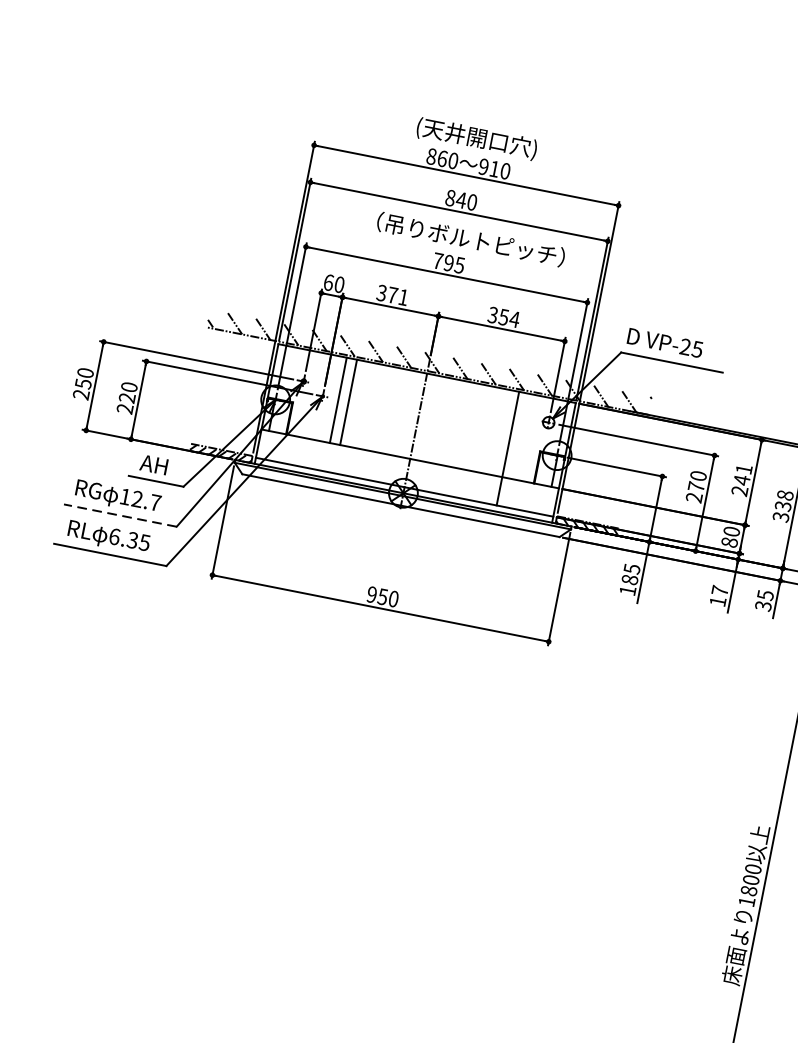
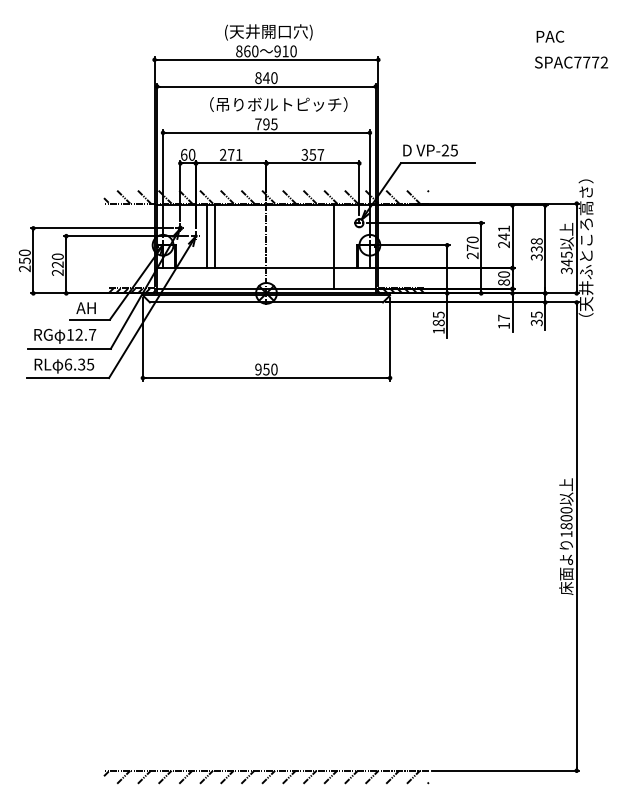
text: (380, 293) -> (222, 155), 371 -> 271
text: (514, 318) -> (320, 154), 354 -> 357
line: (119, 514) -> (68, 348), dashed -> solid

